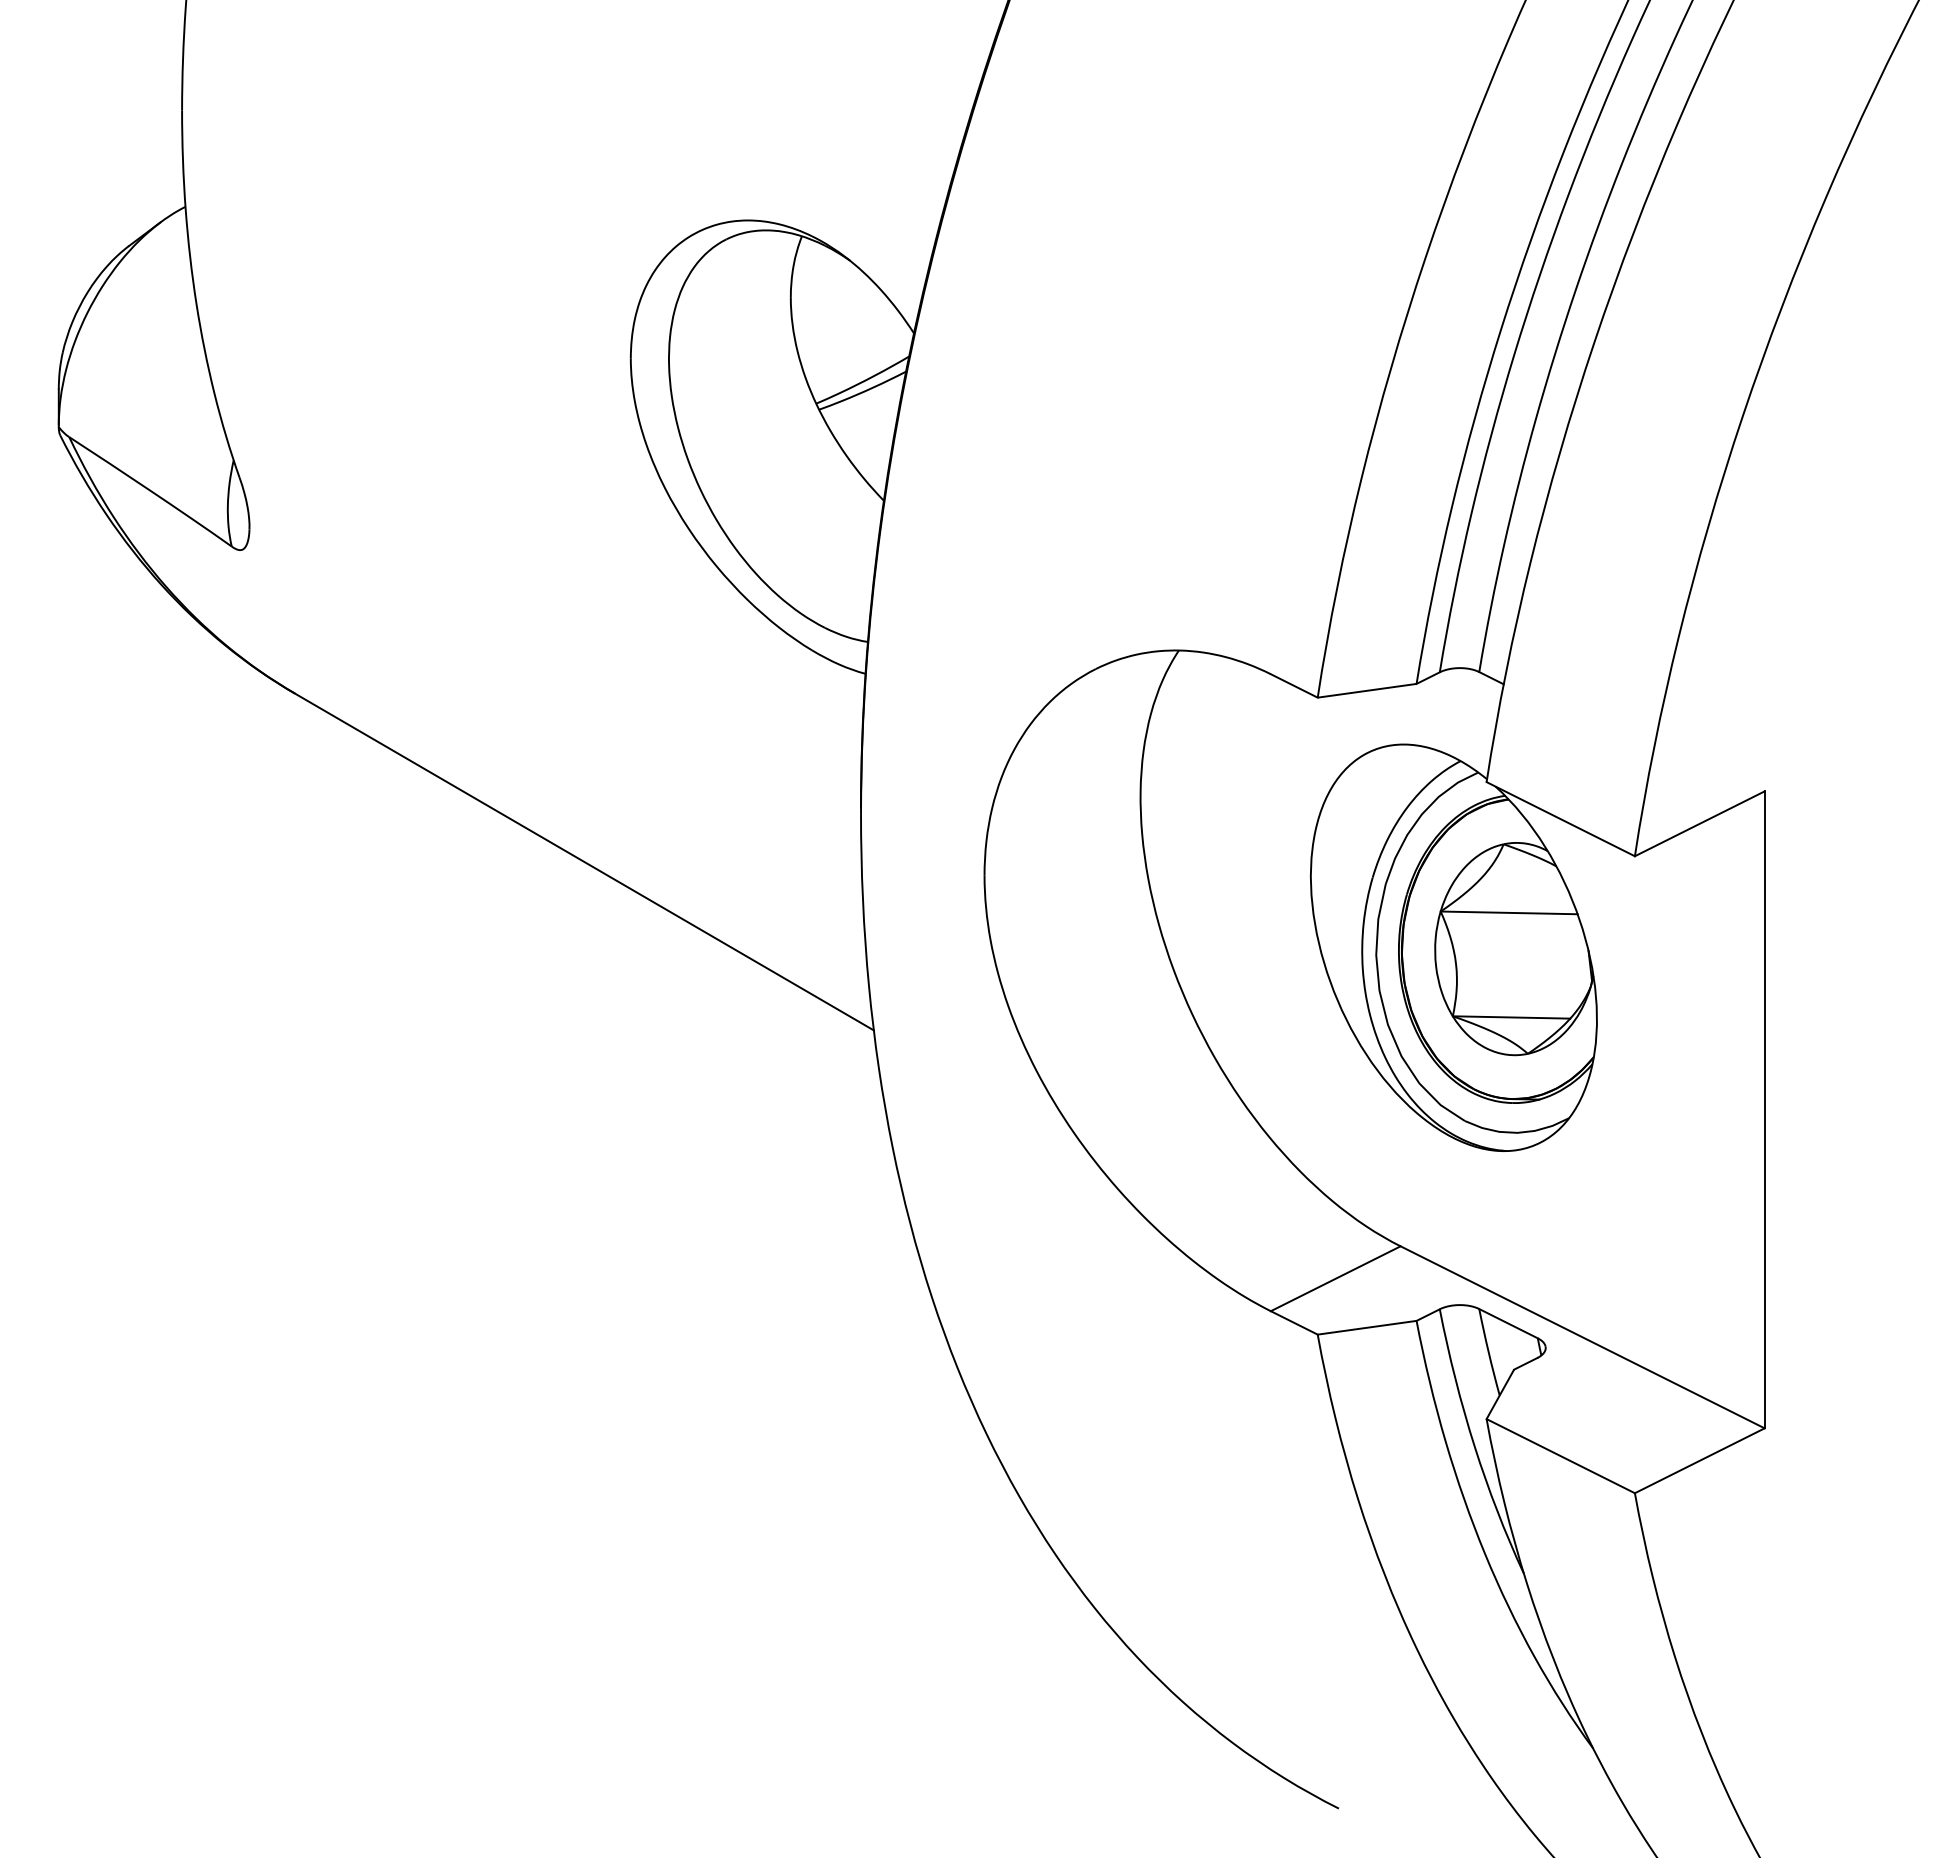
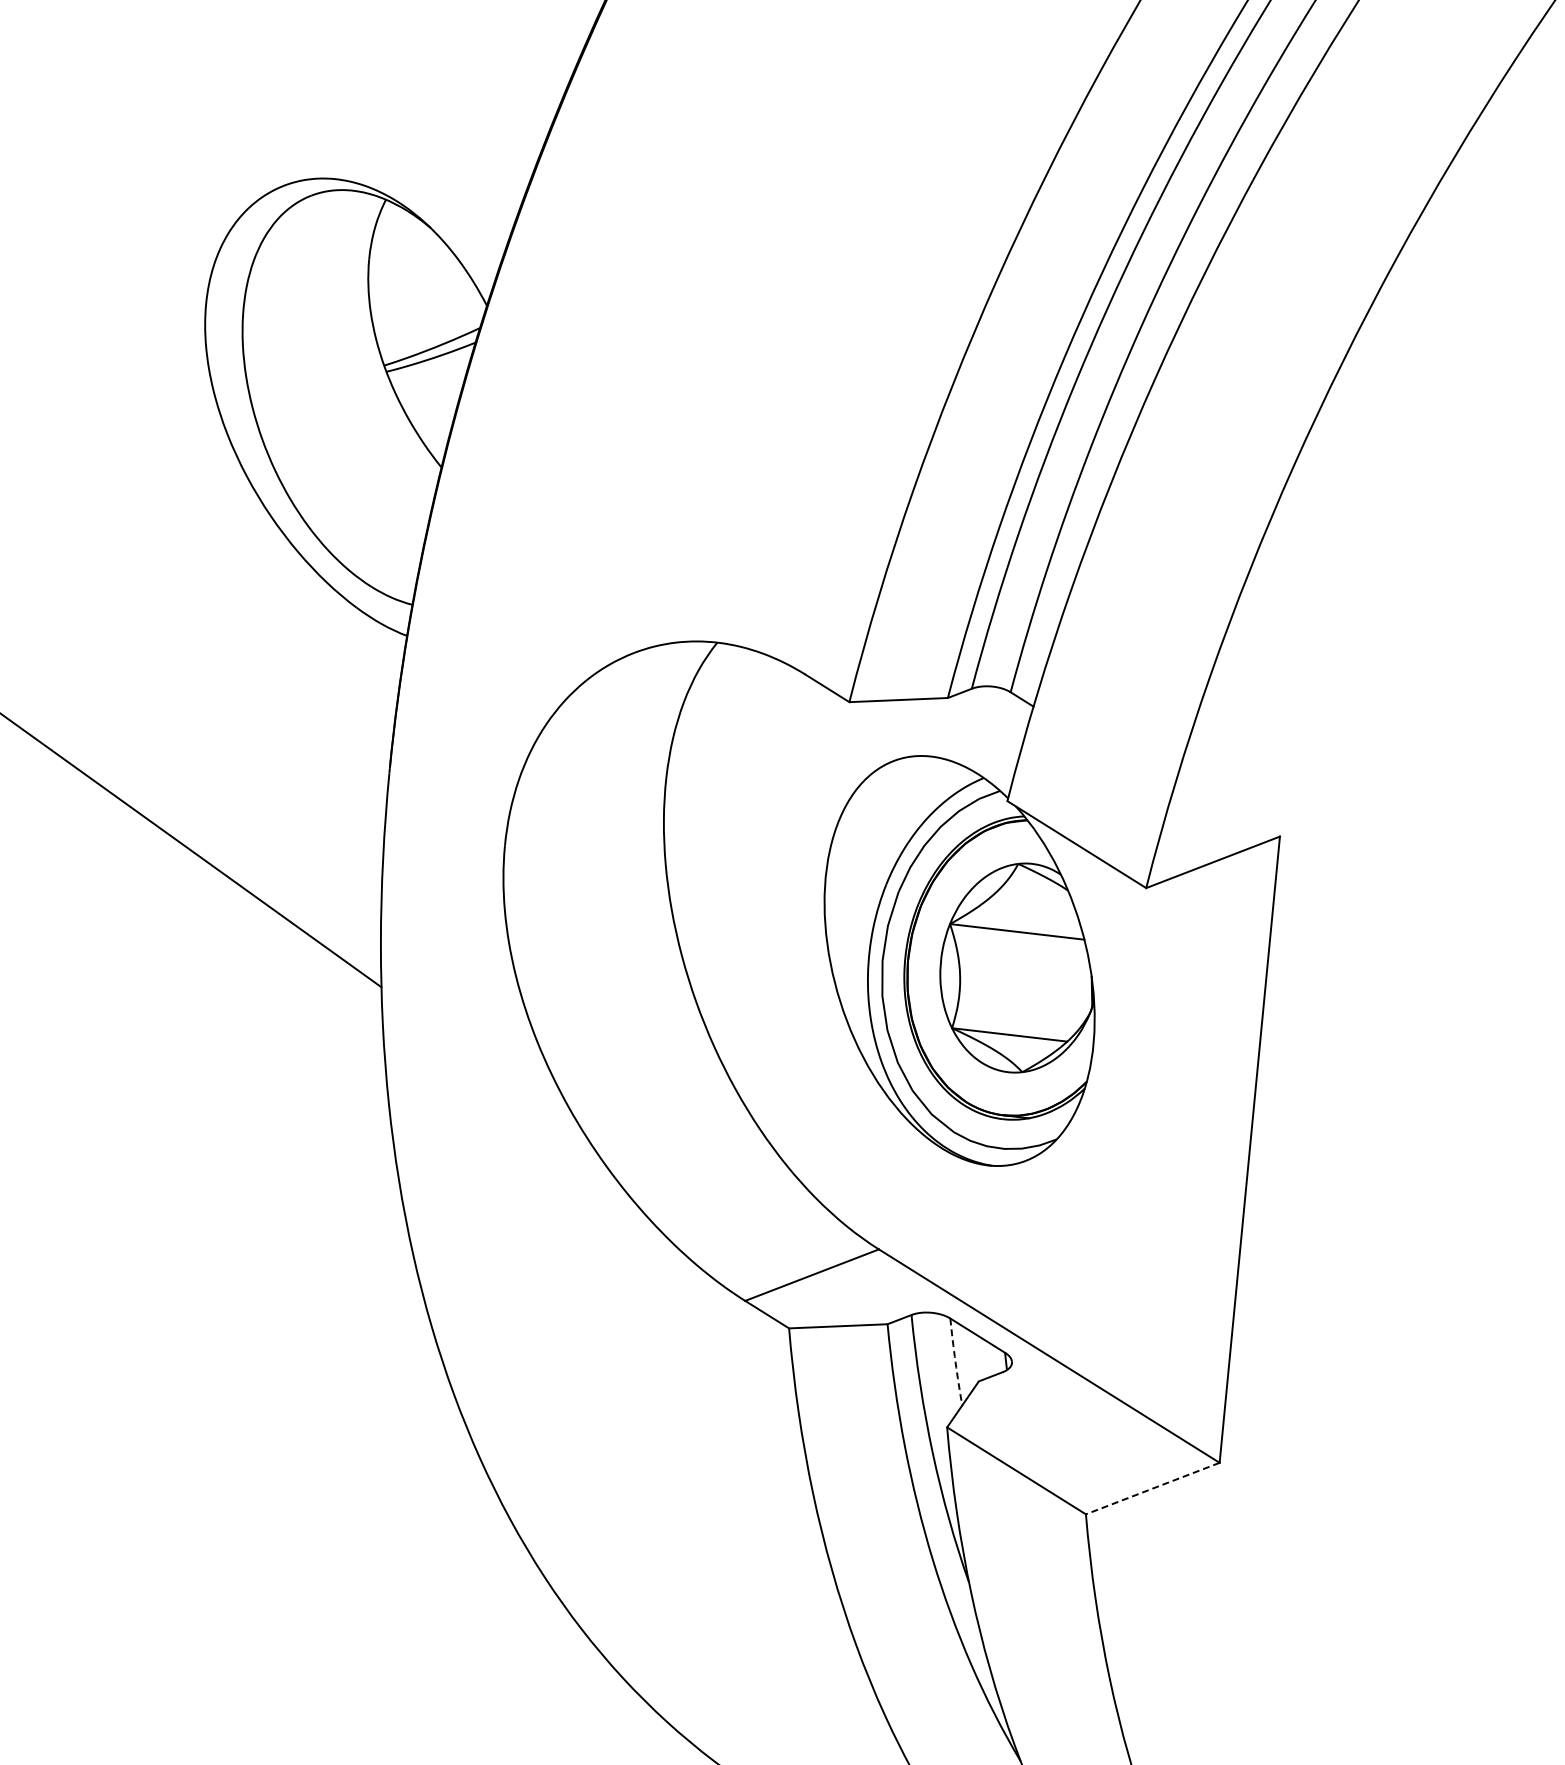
arc: (1488, 1352) -> (955, 1362), solid -> dashed
line: (1699, 1460) -> (1152, 1488), solid -> dashed

